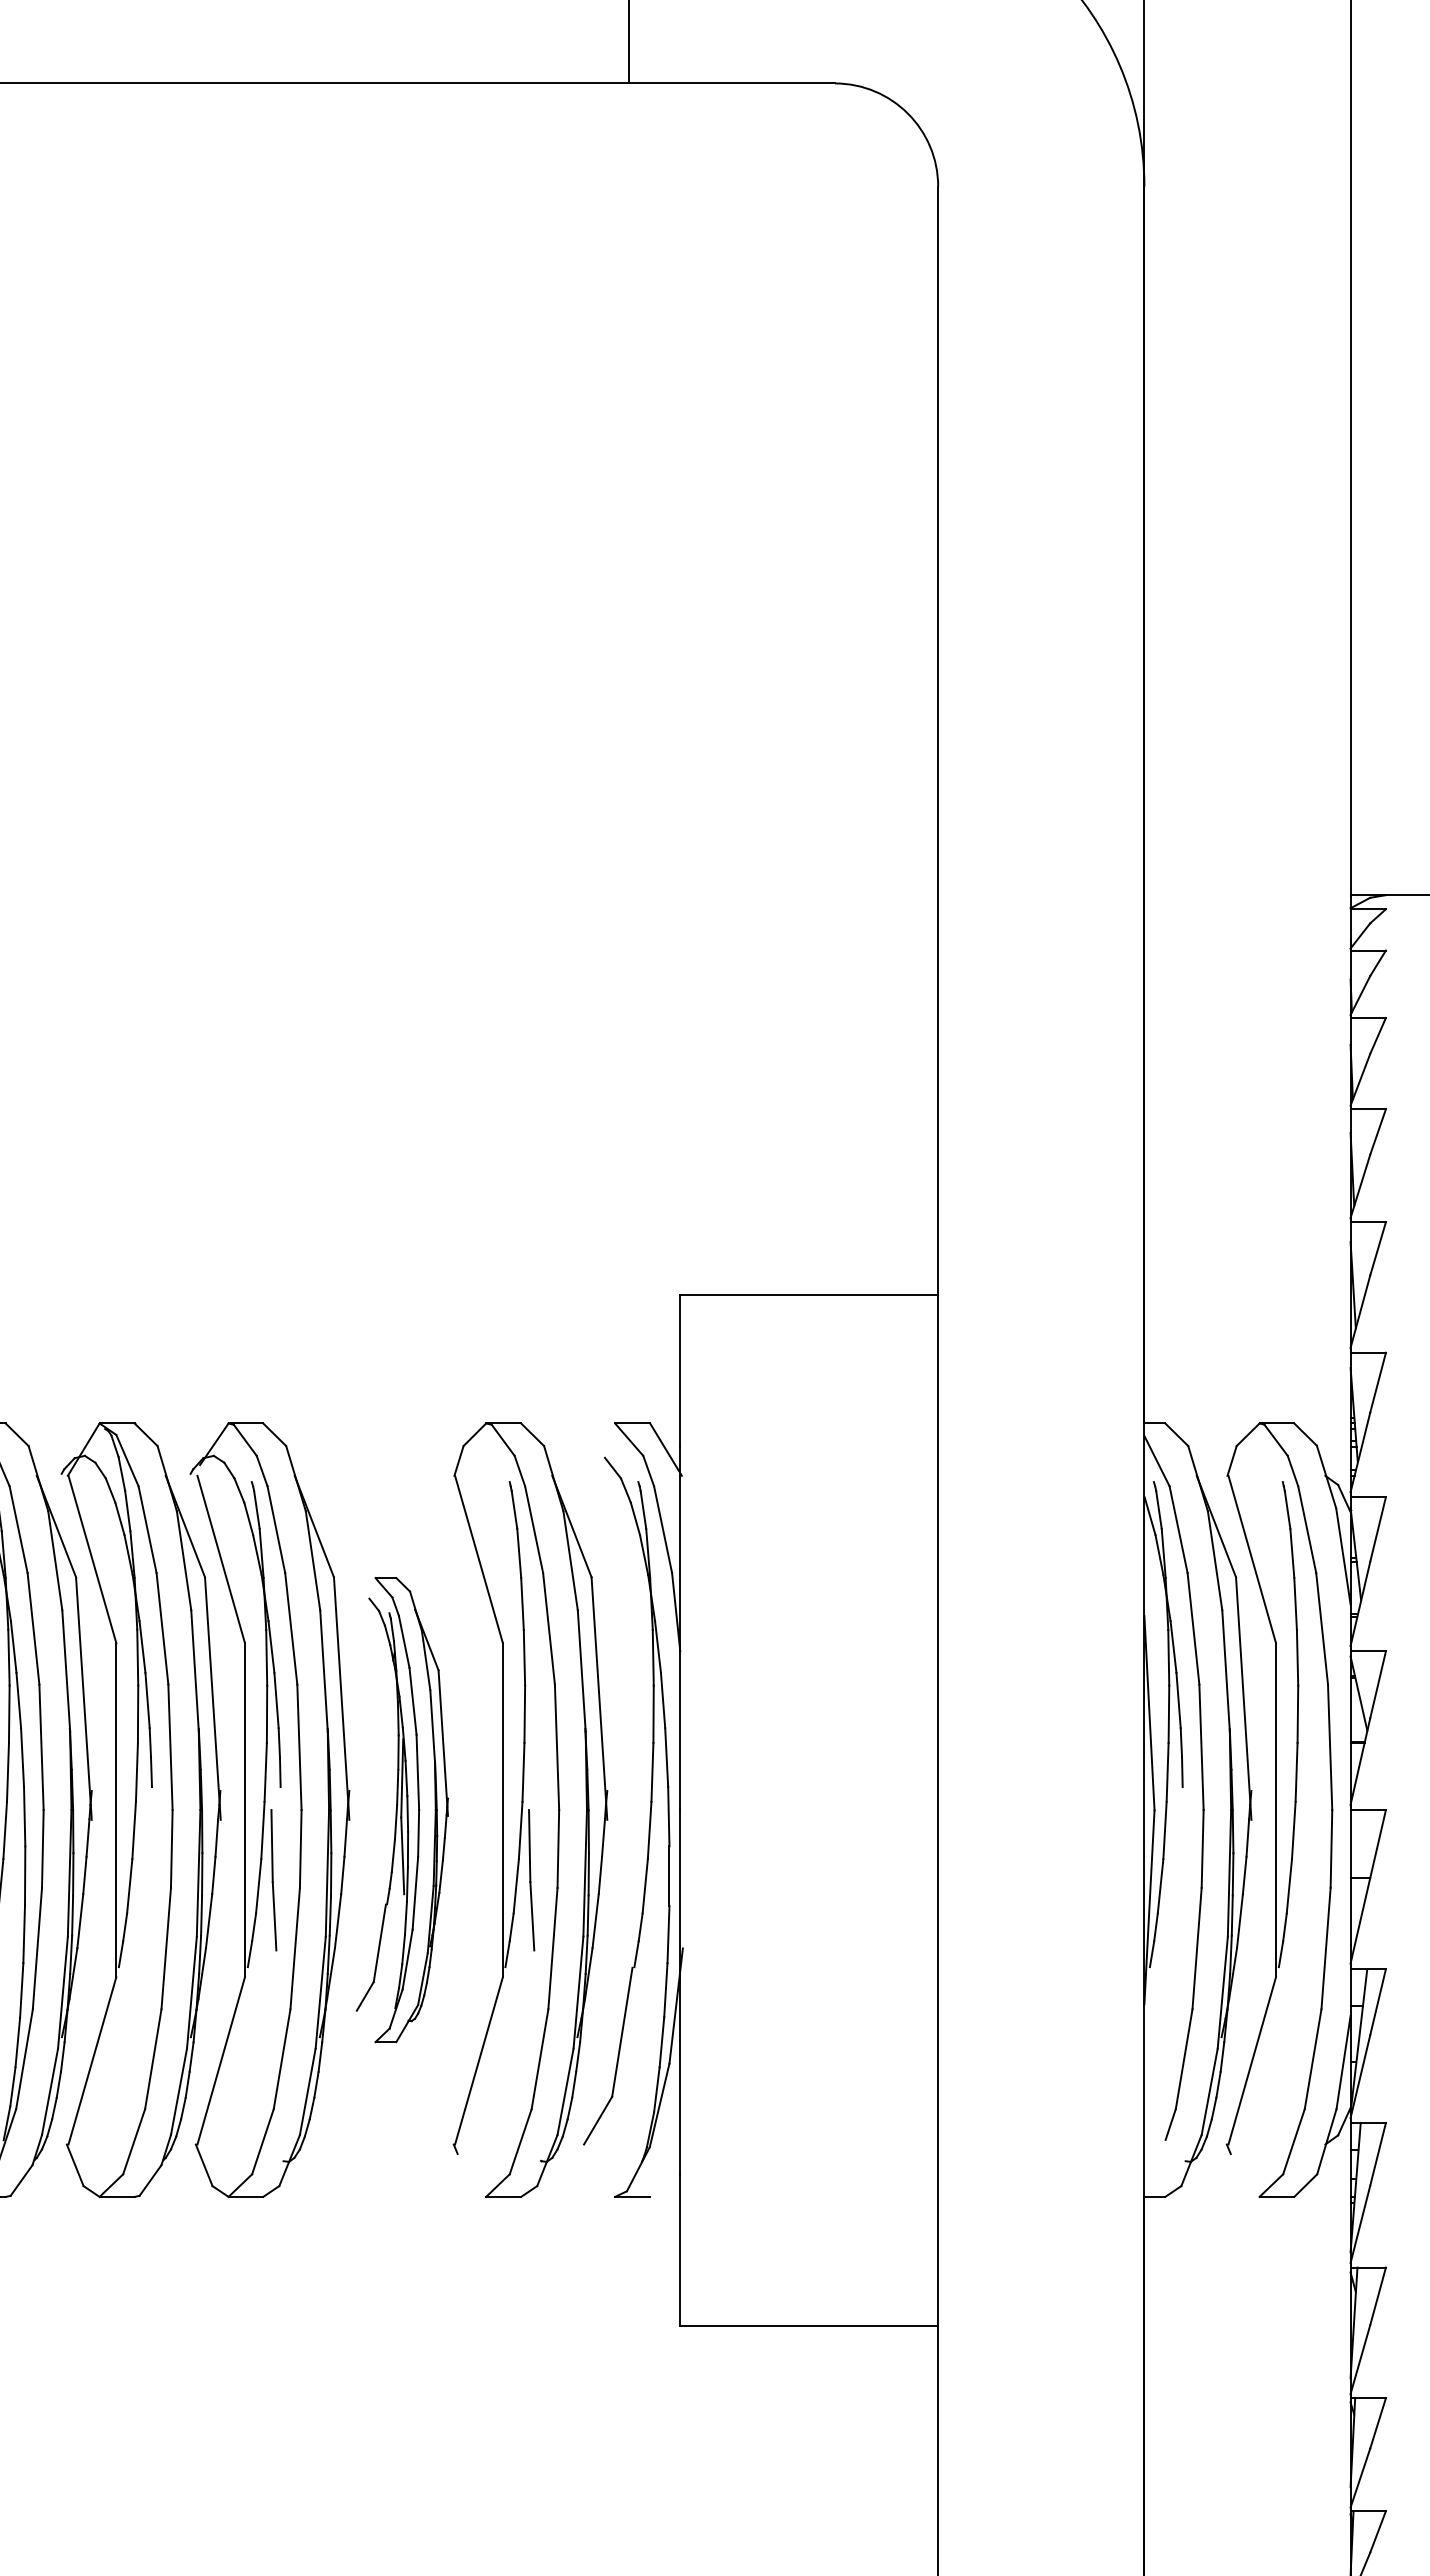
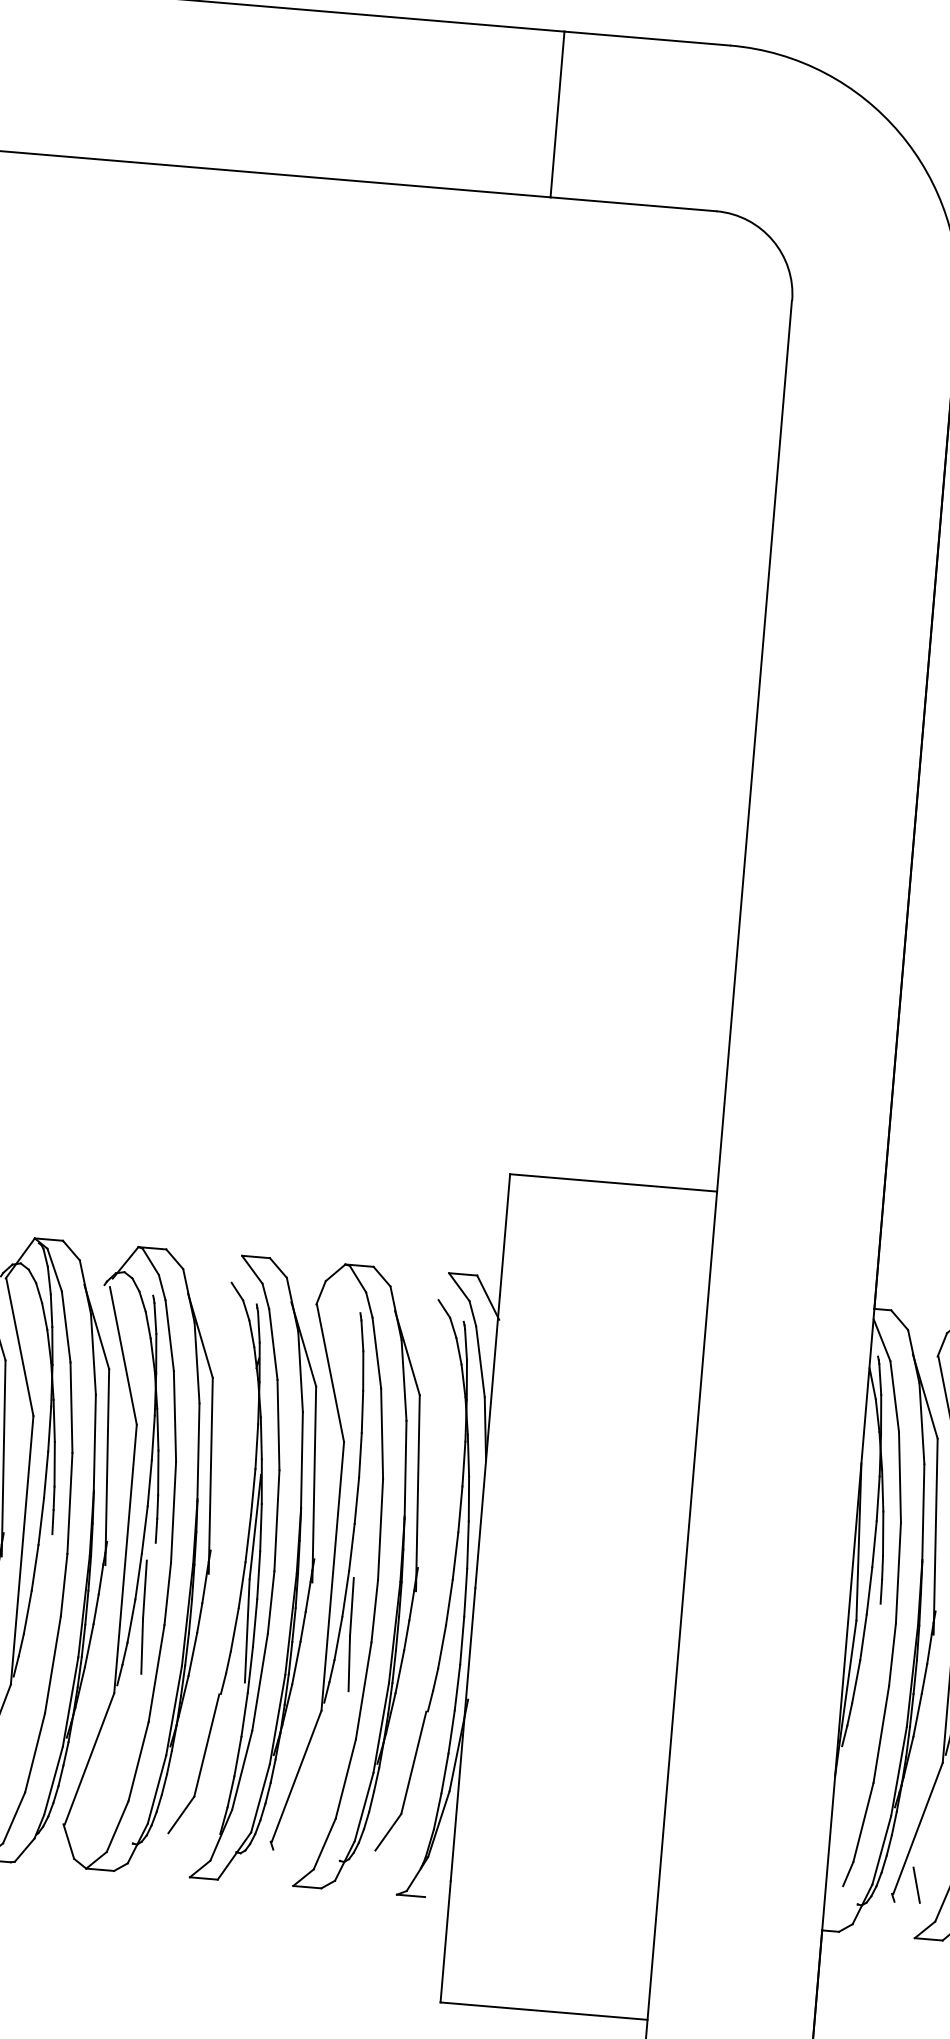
part: (402, 1809) -> (252, 1569), size x1.67
line: (1256, 2130) -> (916, 1884), added

